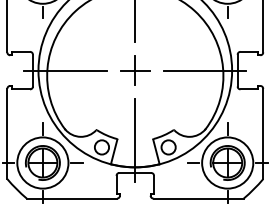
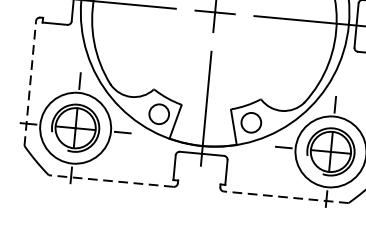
line: (7, 133) -> (30, 82), solid -> dashed
line: (71, 198) -> (110, 180), solid -> dashed
line: (198, 198) -> (286, 197), solid -> dashed

